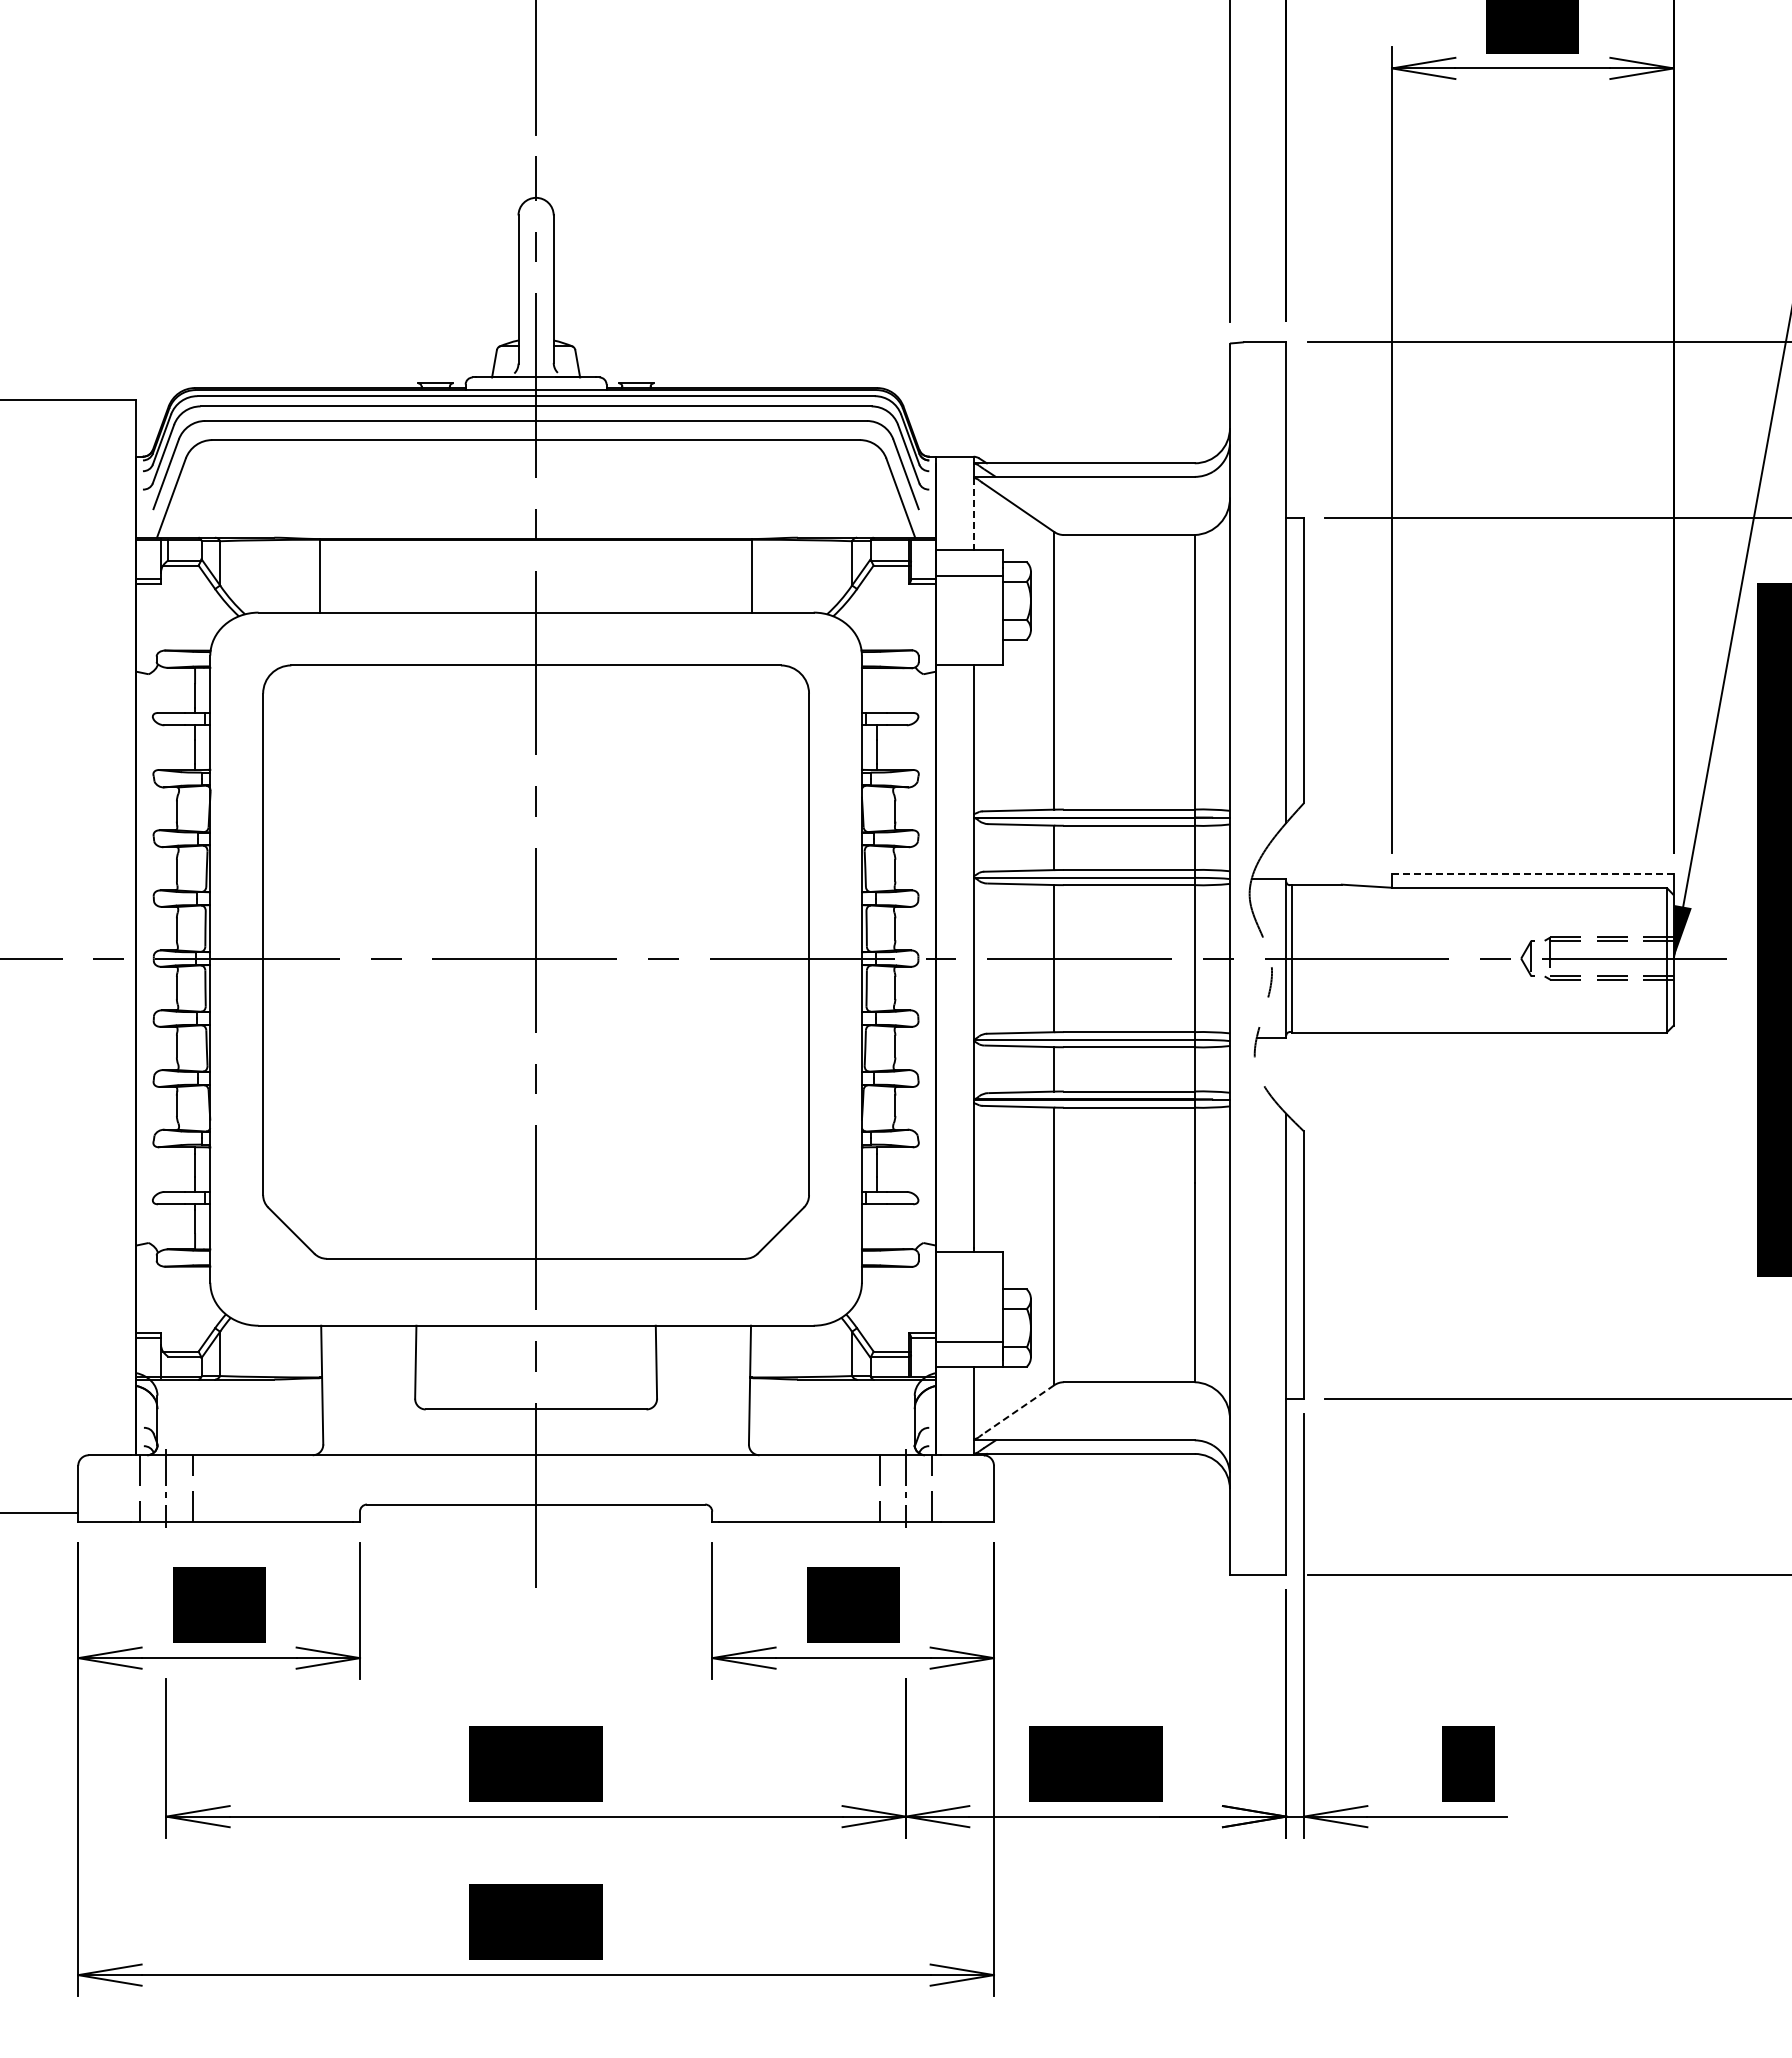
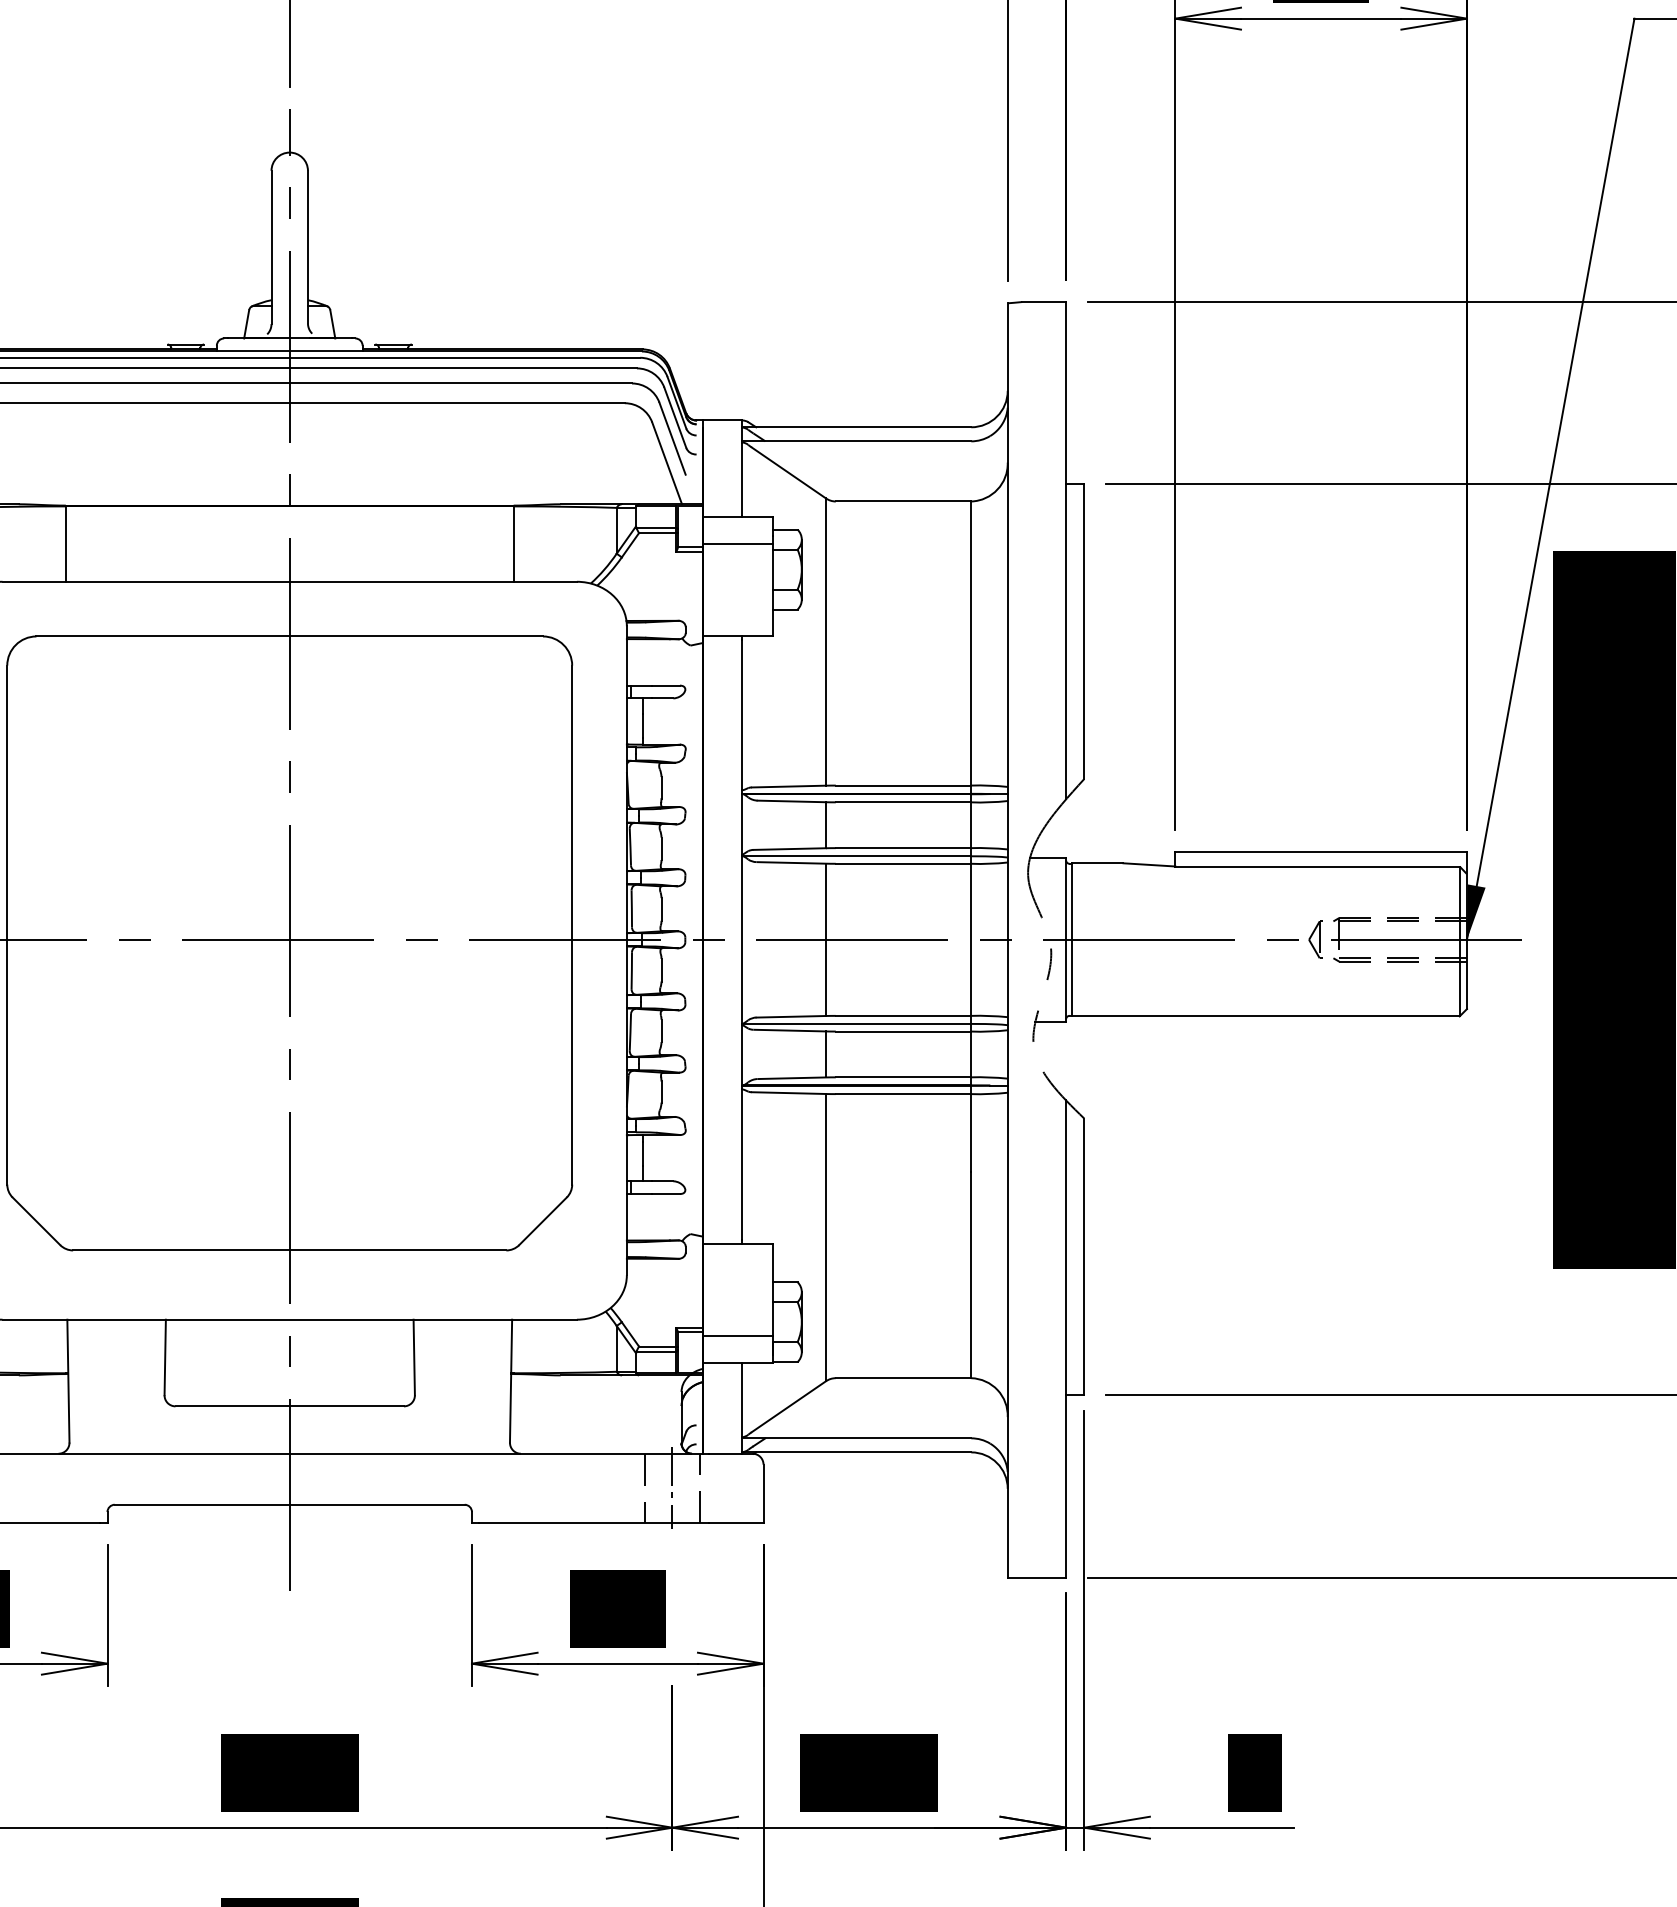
line: (973, 513) -> (742, 479), dashed -> solid
line: (1532, 874) -> (1320, 852), dashed -> solid
line: (1018, 1410) -> (788, 1407), dashed -> solid

